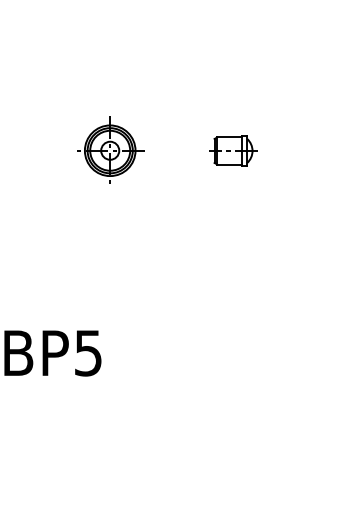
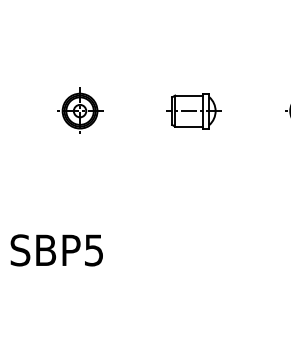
part: (110, 149) -> (80, 110), moved
part: (232, 151) -> (193, 111), size x1.67

